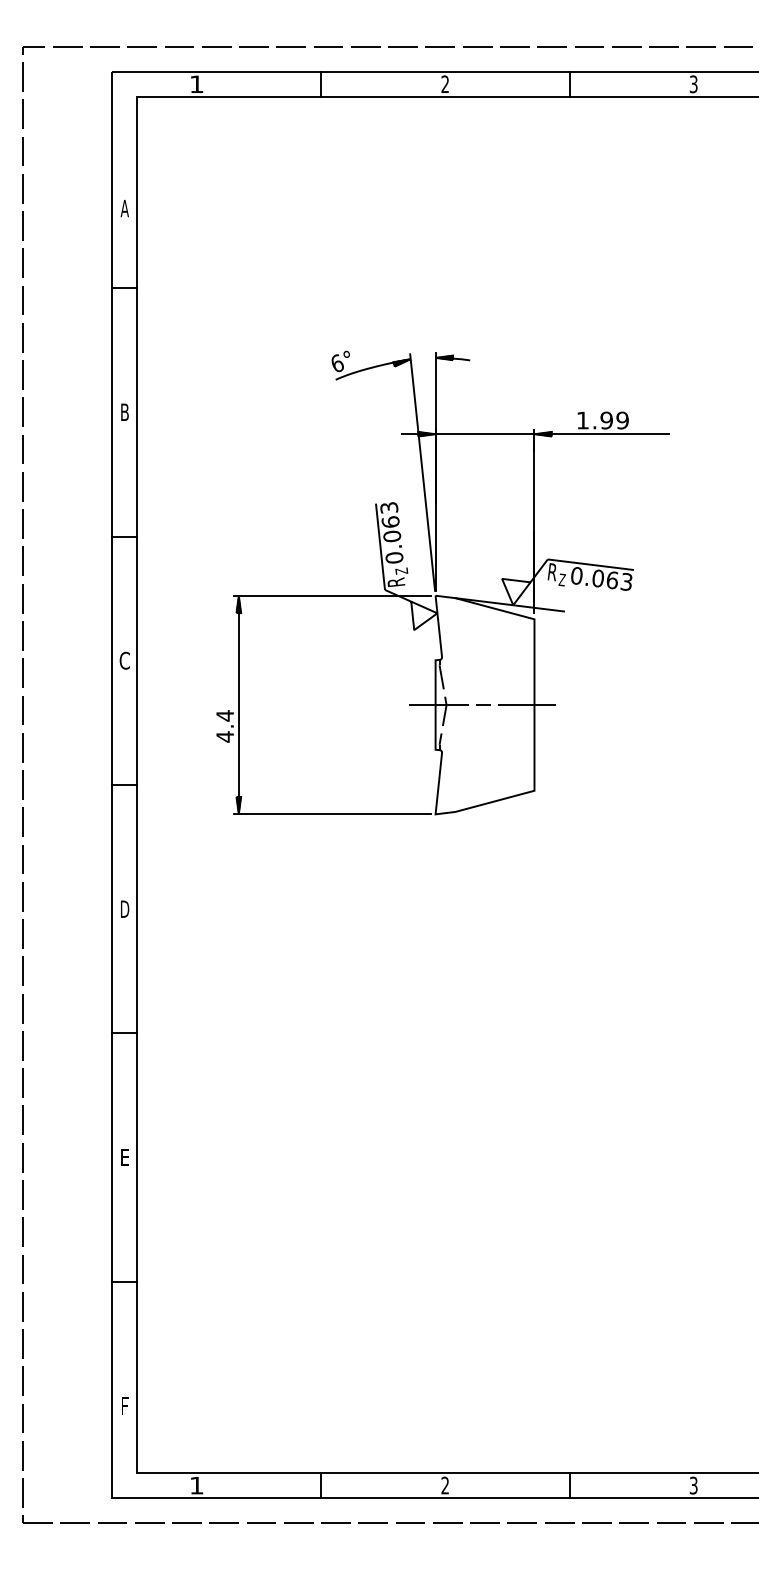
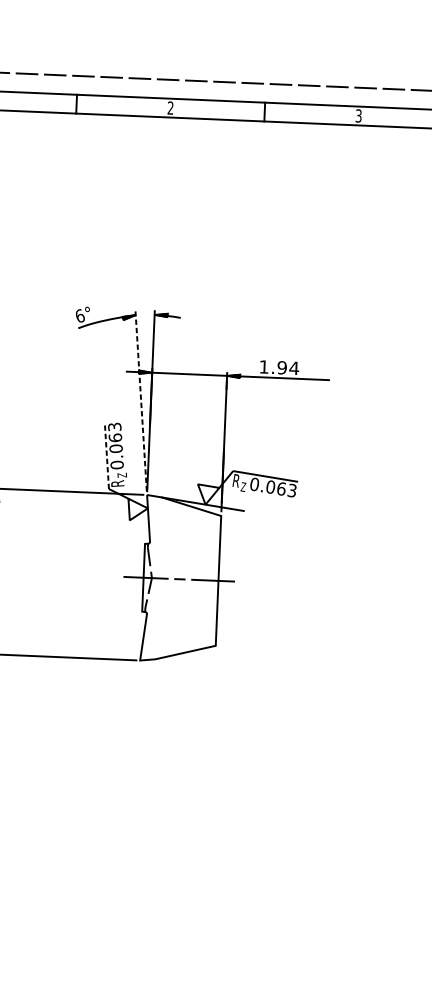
text: (622, 420) -> (294, 368), 1.99 -> 1.94
line: (422, 472) -> (141, 401), solid -> dashed
line: (380, 546) -> (106, 455), solid -> dashed

